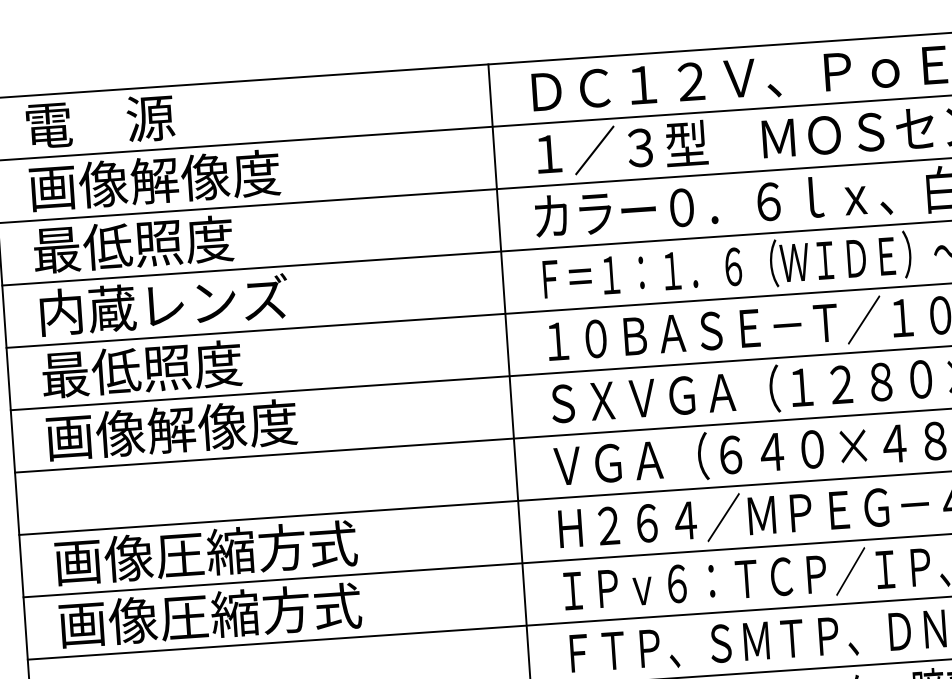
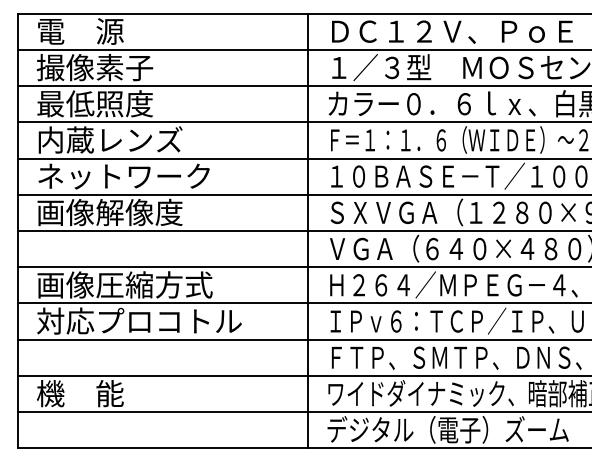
text: (153, 180) -> (109, 67), 画像解像度 -> 撮像素子
text: (190, 364) -> (123, 175), 最低照度 -> ネットワーク
text: (235, 612) -> (139, 320), 画像圧縮方式 -> 対応プロコトル

